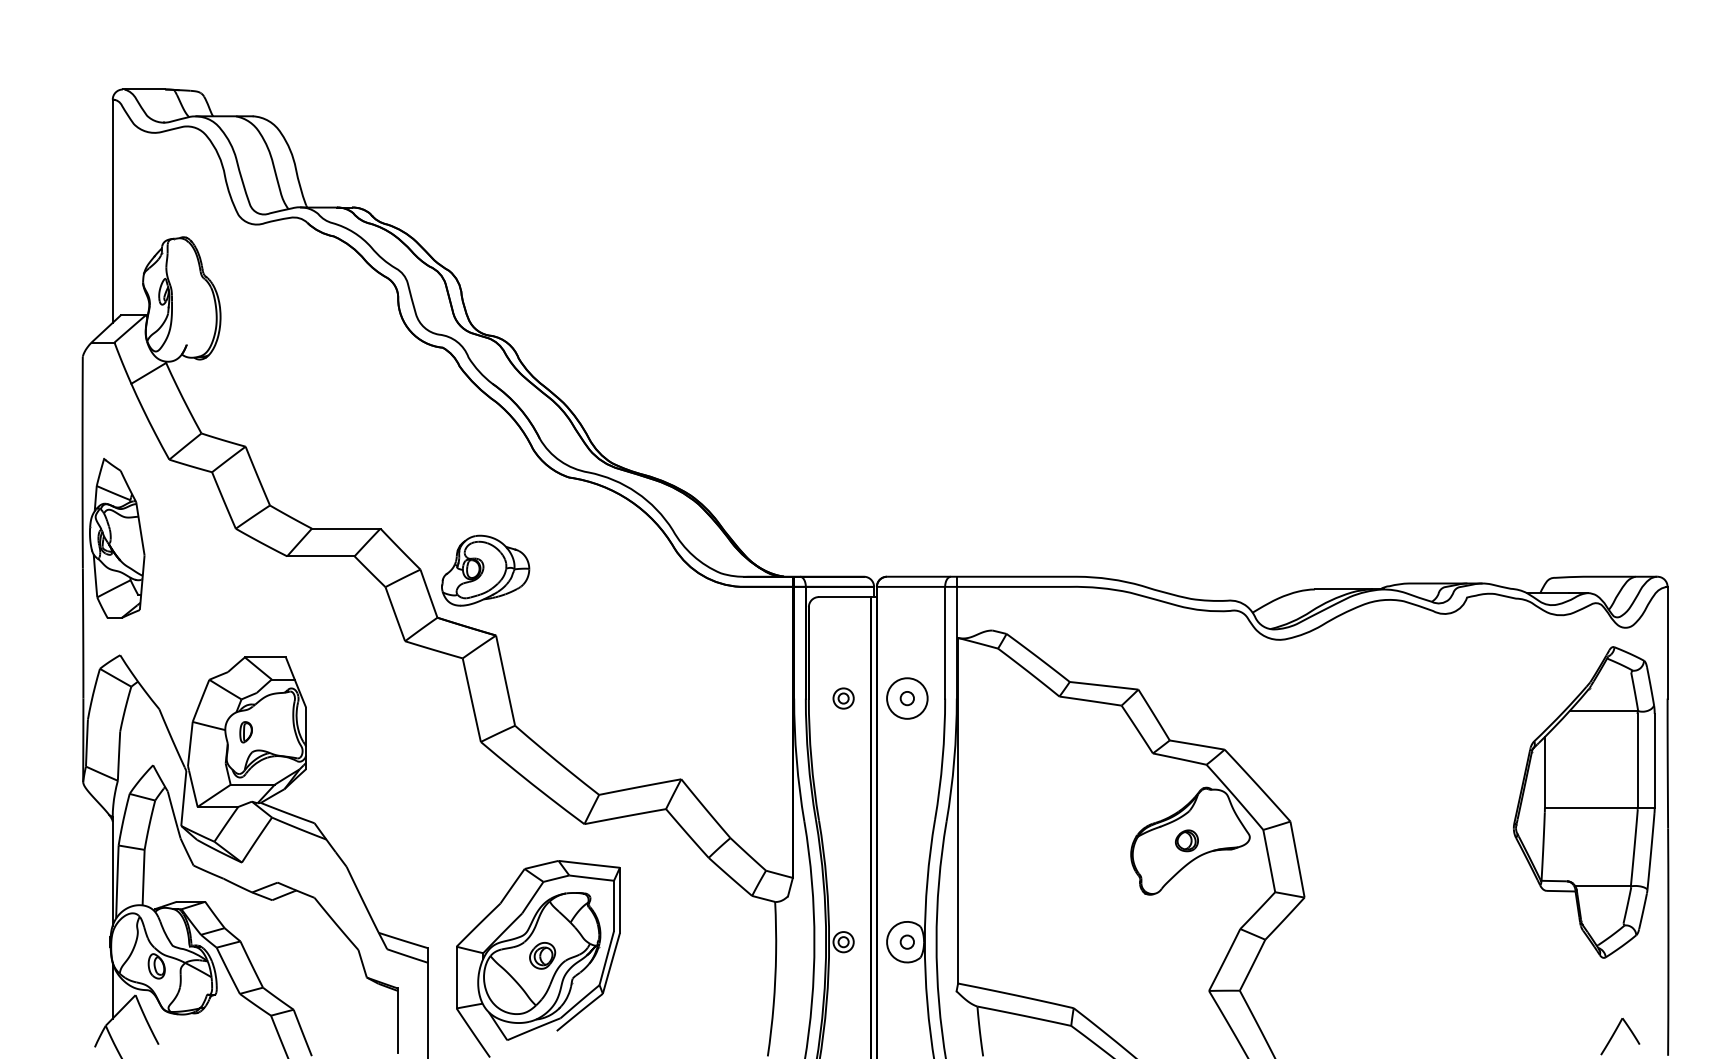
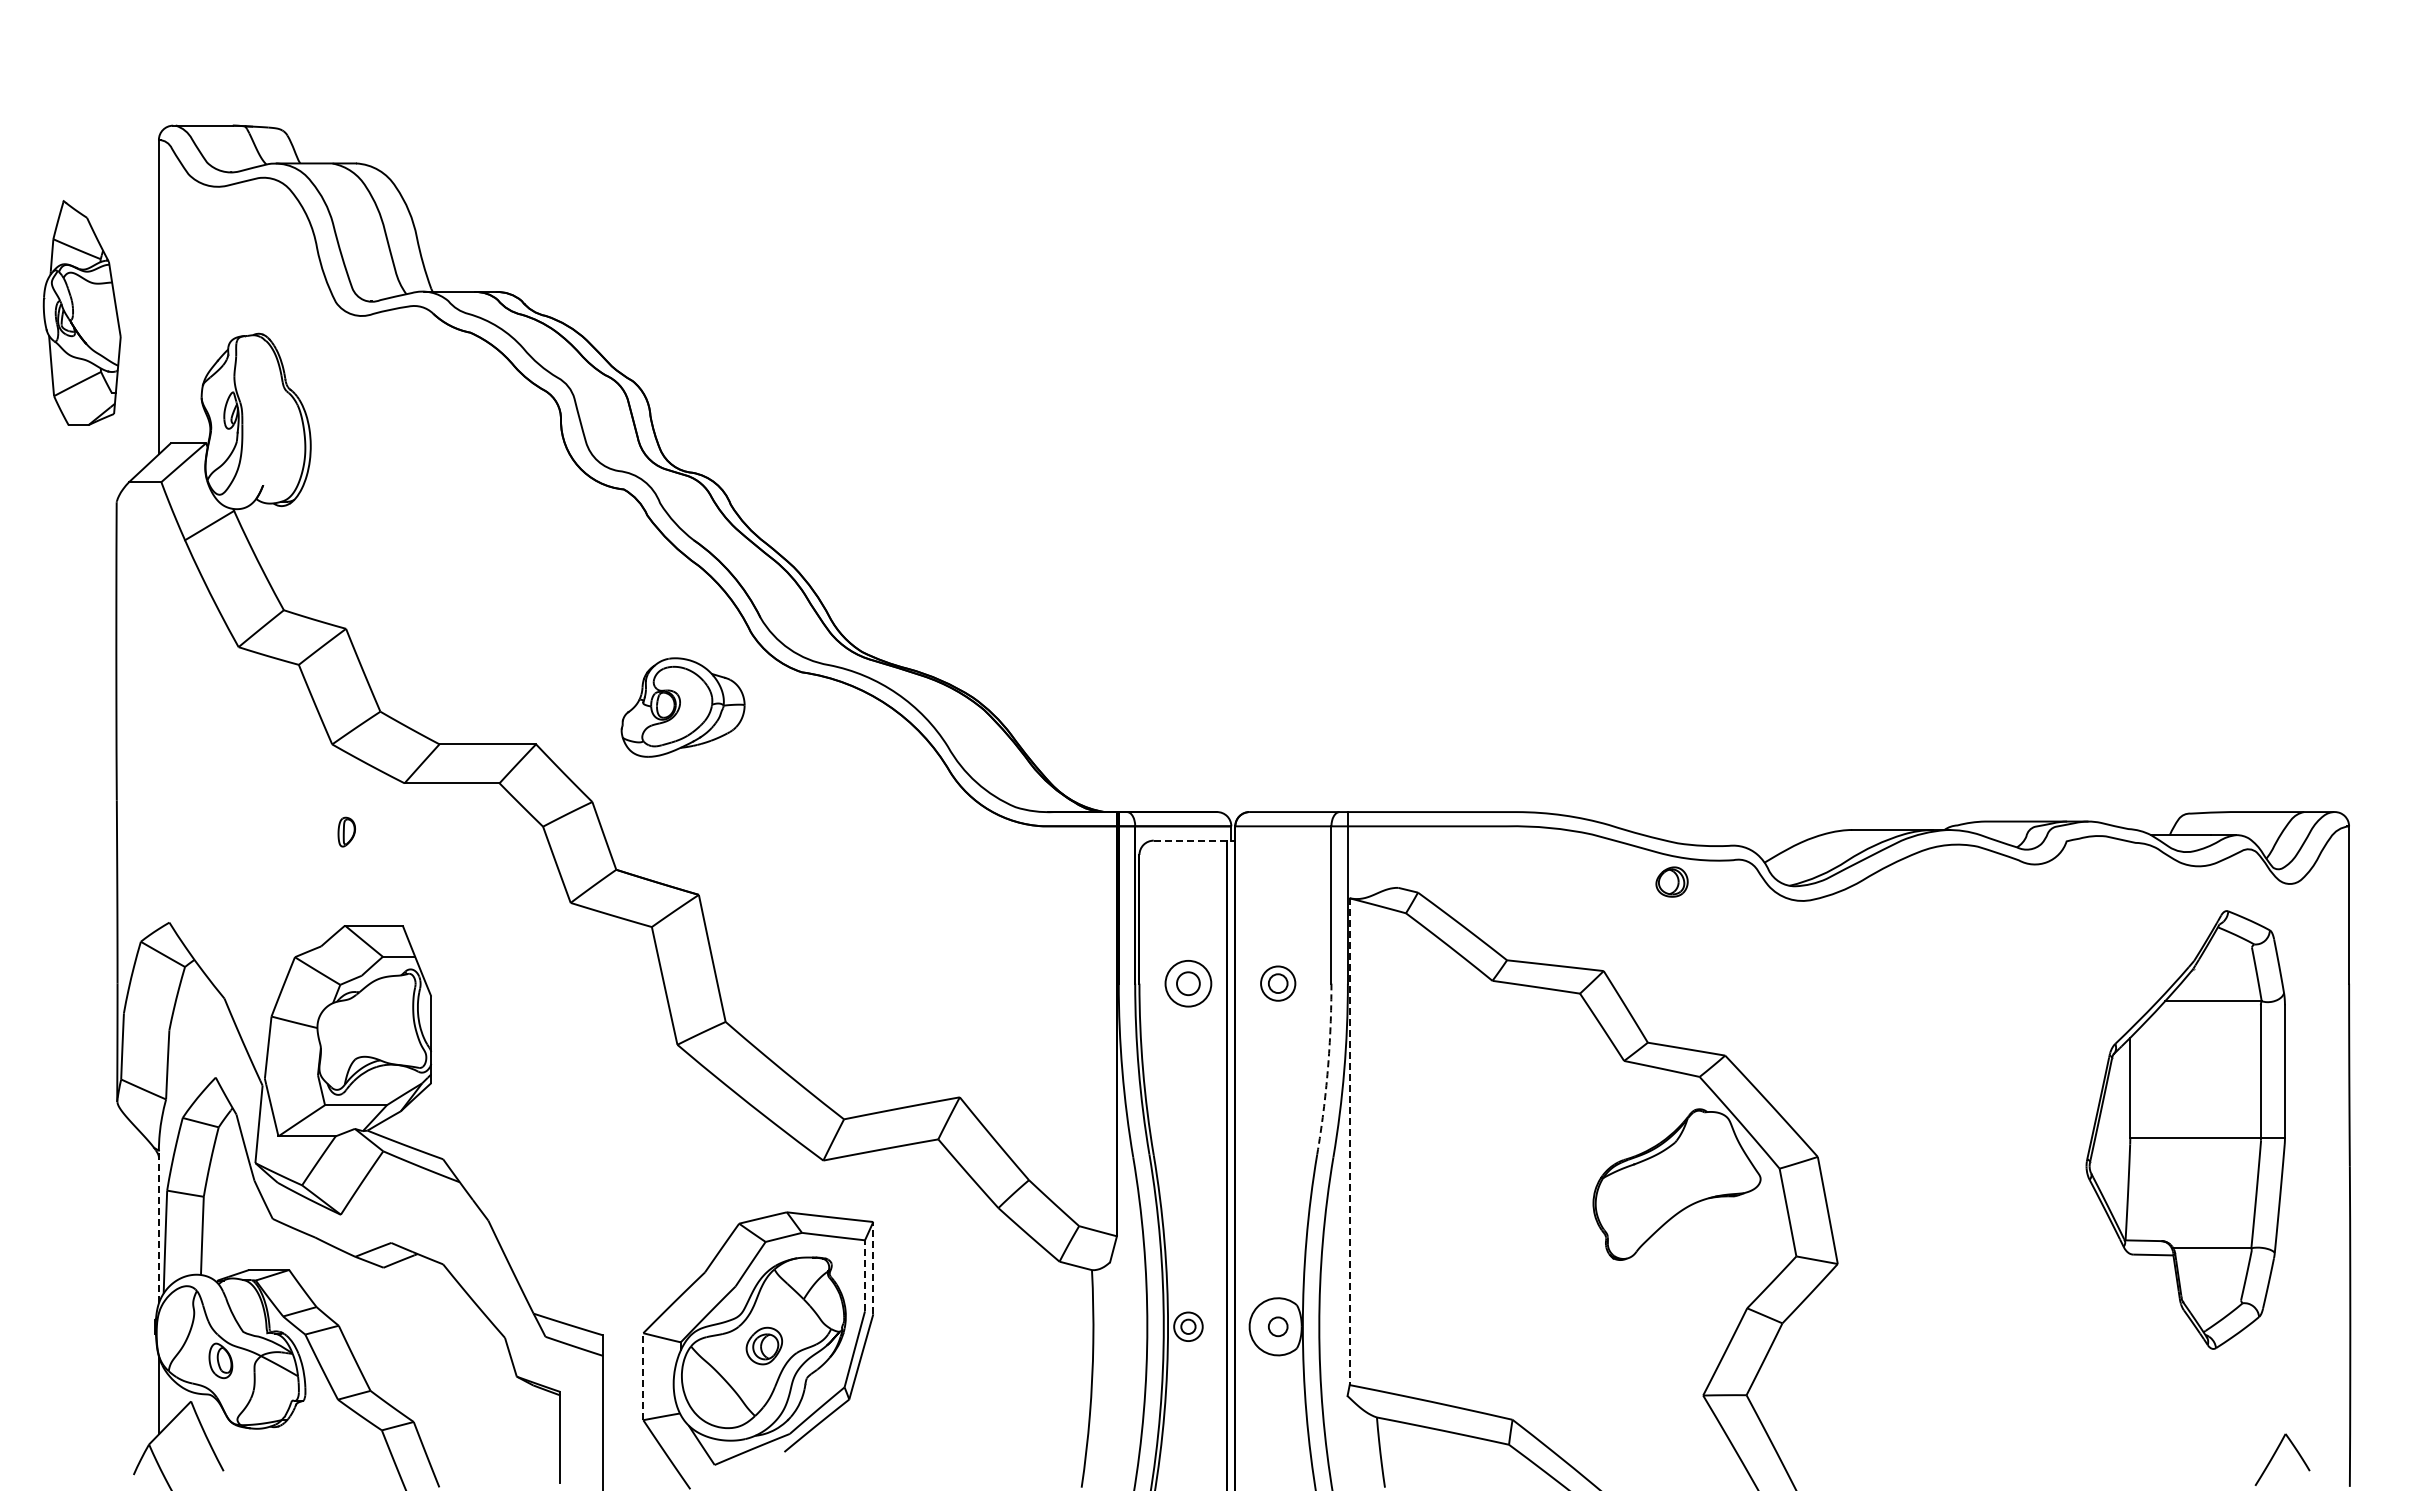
part: (116, 538) -> (81, 312), moved
part: (485, 570) -> (682, 707), moved
line: (847, 596) -> (1194, 840), solid -> dashed
part: (843, 698) -> (1188, 983), size x1.6
circle: (906, 698) -> (1277, 983), size x0.6
part: (245, 731) -> (346, 831), moved
arc: (942, 759) -> (1327, 1069), solid -> dashed
part: (1584, 802) -> (2185, 1129), moved
line: (957, 811) -> (1349, 1142), solid -> dashed
part: (1186, 840) -> (1671, 881), moved
line: (112, 870) -> (158, 1226), solid -> dashed
line: (620, 900) -> (873, 1267), solid -> dashed
line: (614, 905) -> (865, 1275), solid -> dashed
line: (456, 977) -> (643, 1376), solid -> dashed

